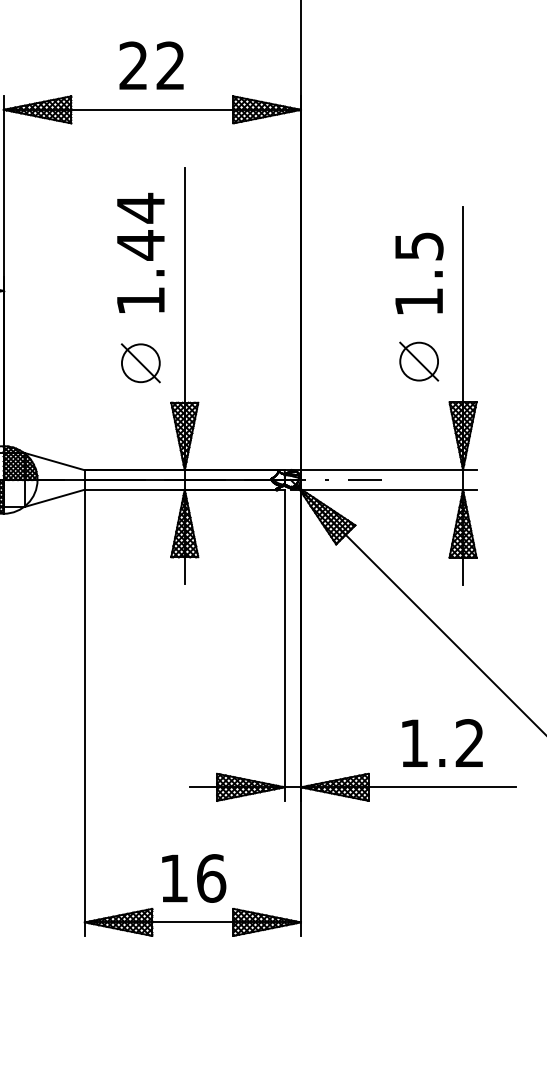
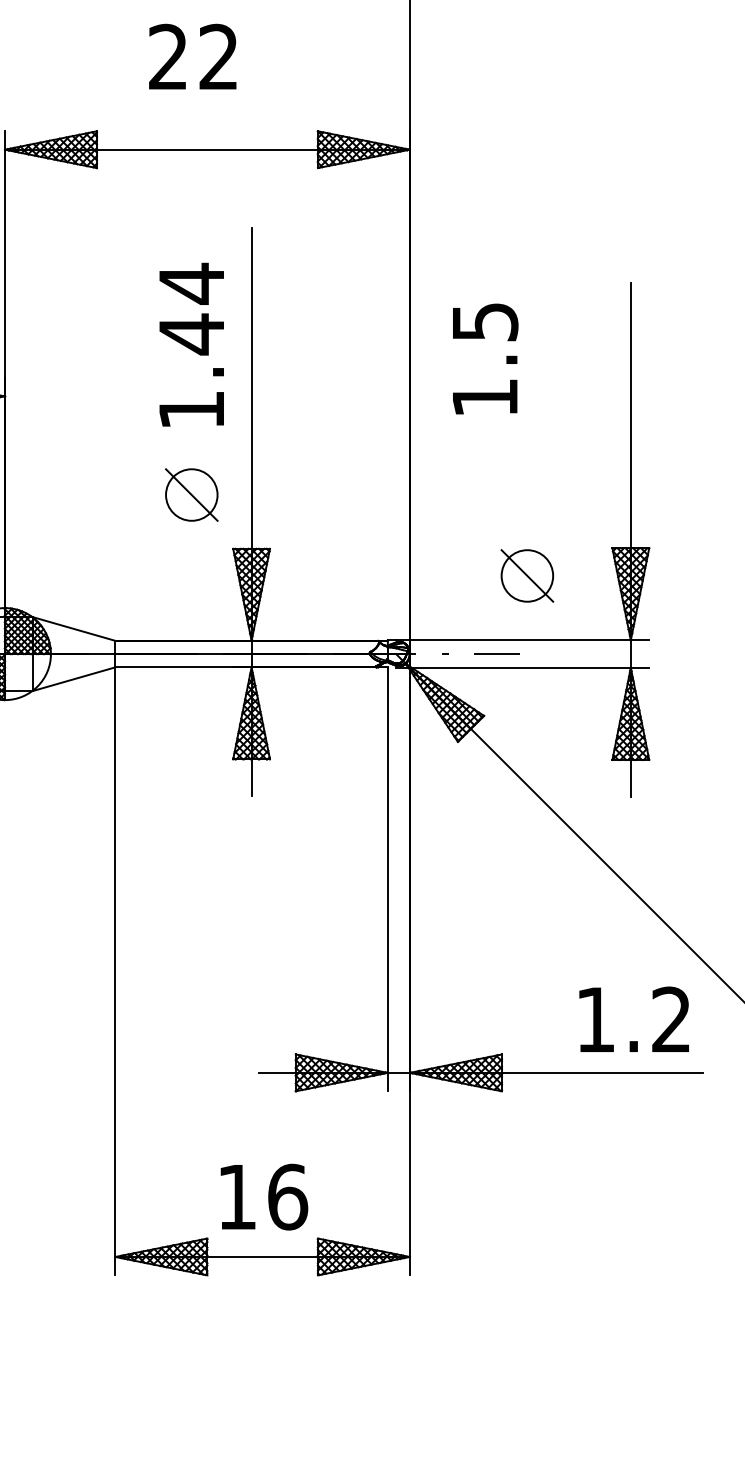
text: (151, 65) -> (192, 56), moved
text: (419, 272) -> (485, 357), moved
part: (419, 361) -> (527, 575), moved
text: (442, 742) -> (634, 1018), moved

